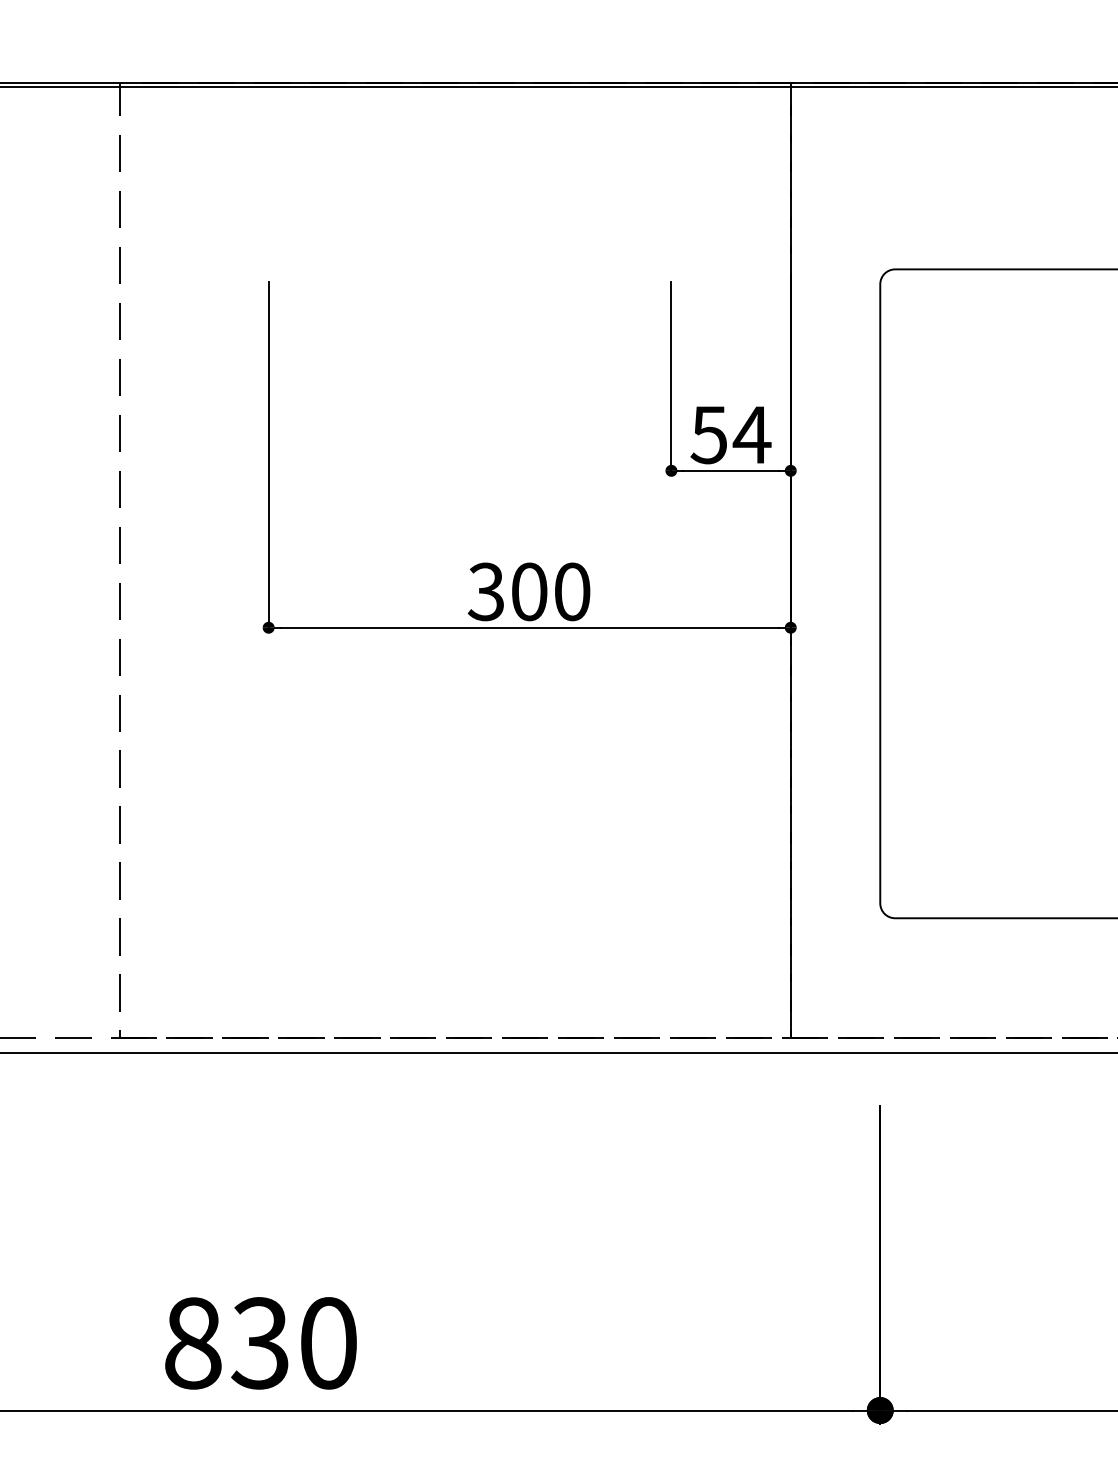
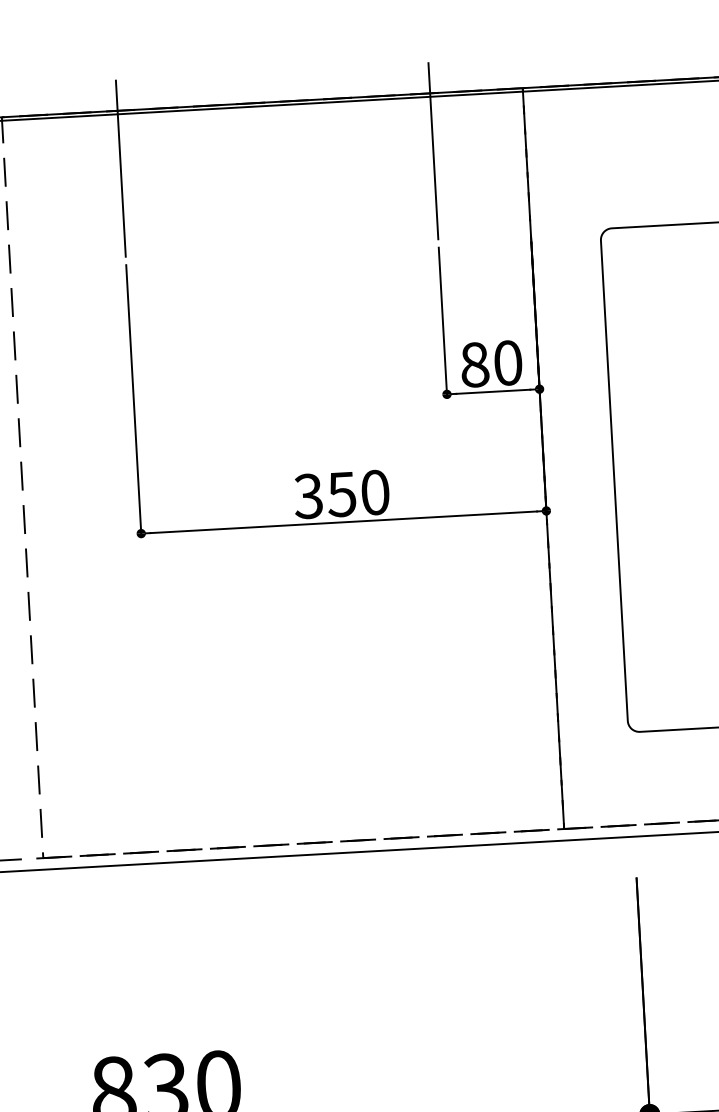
line: (268, 157) -> (120, 168), added
line: (671, 157) -> (433, 151), added
text: (730, 434) -> (491, 363), 54 -> 80
text: (528, 591) -> (341, 494), 300 -> 350

